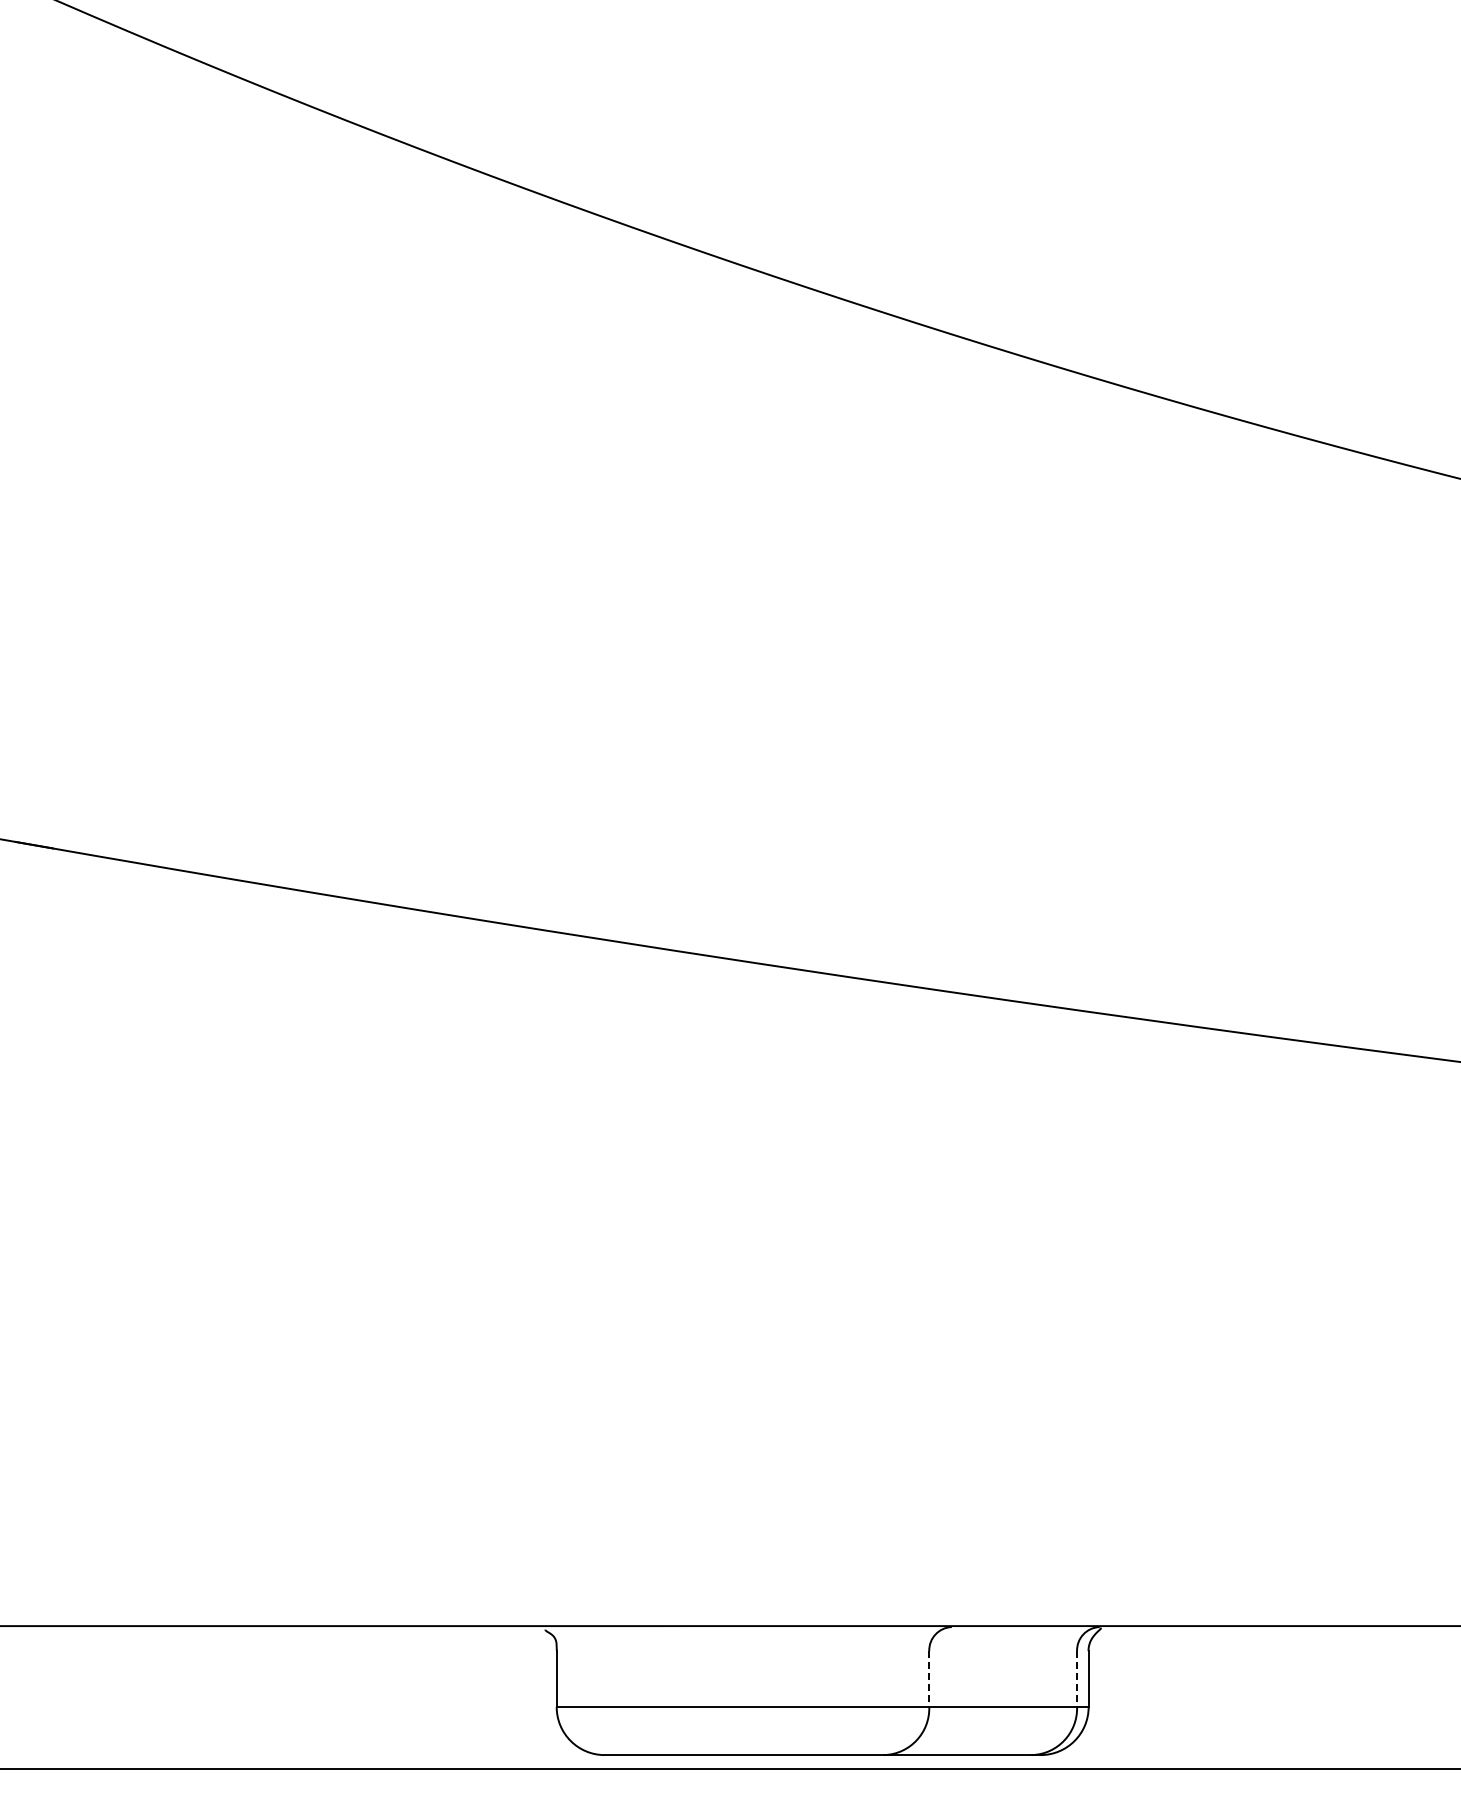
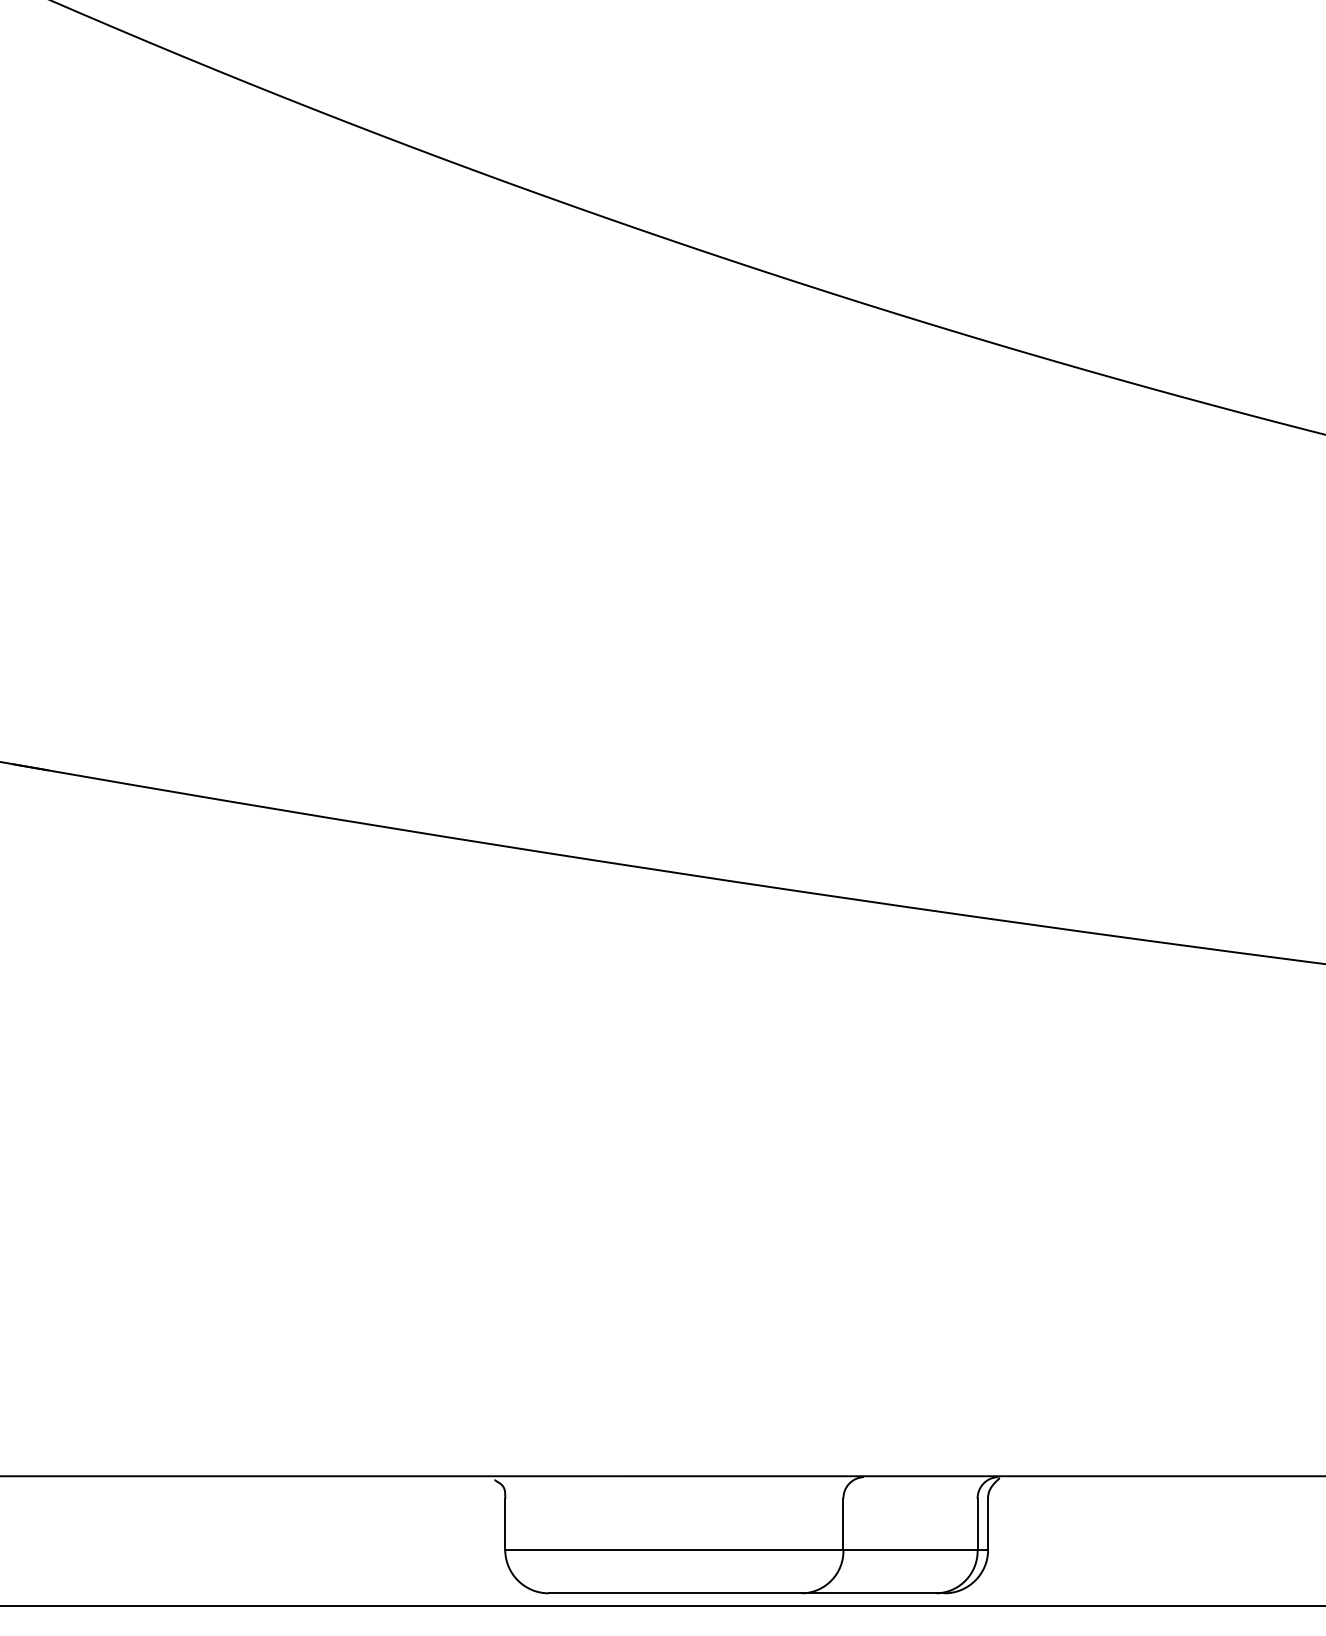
line: (929, 1679) -> (843, 1524), dashed -> solid
line: (1077, 1679) -> (978, 1524), dashed -> solid

